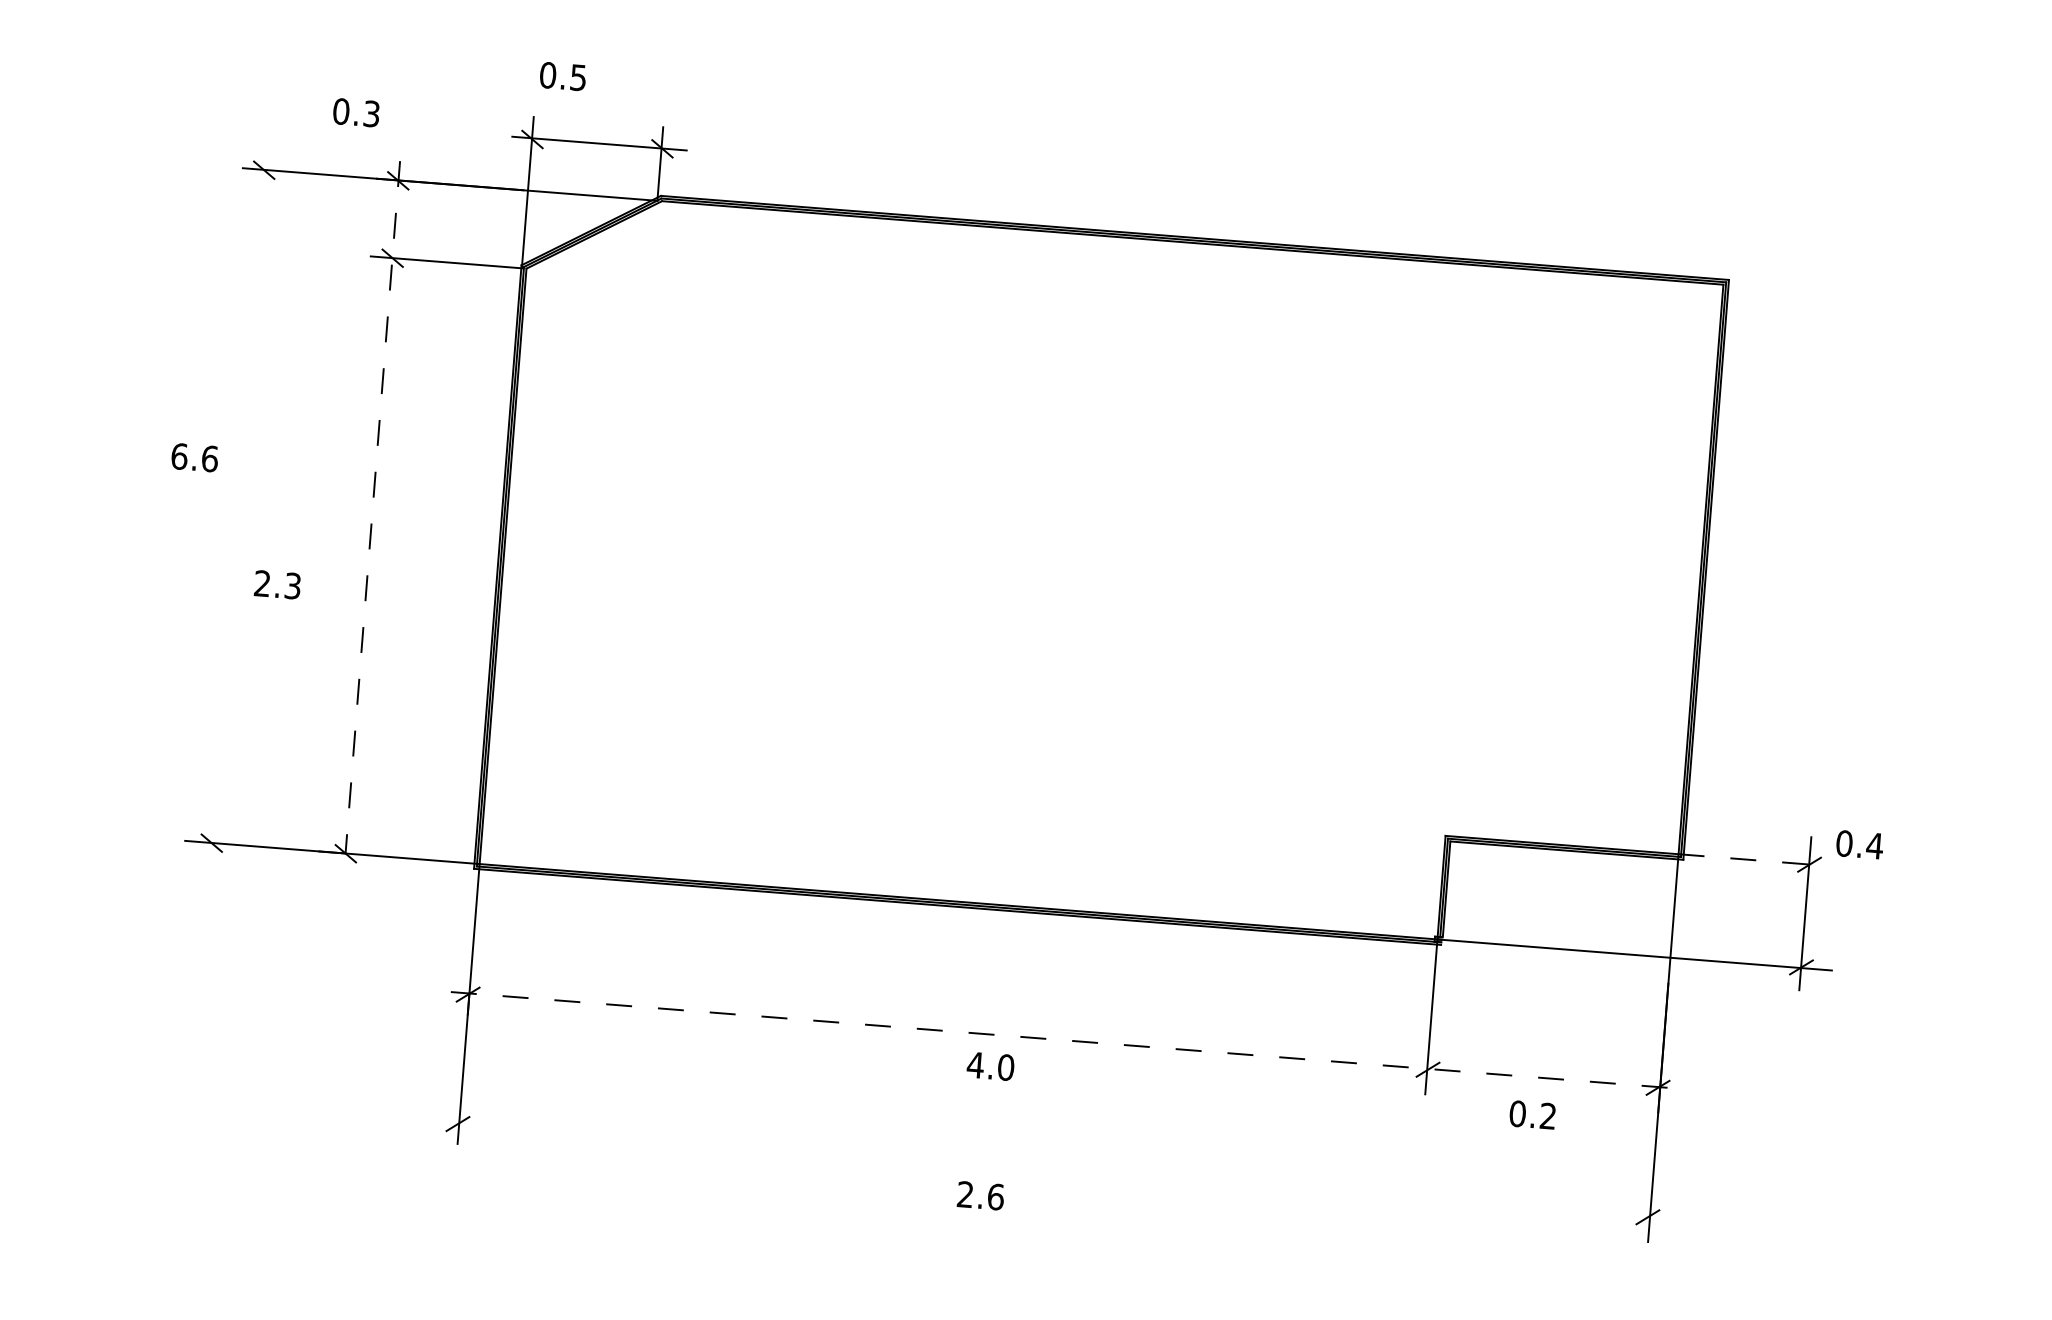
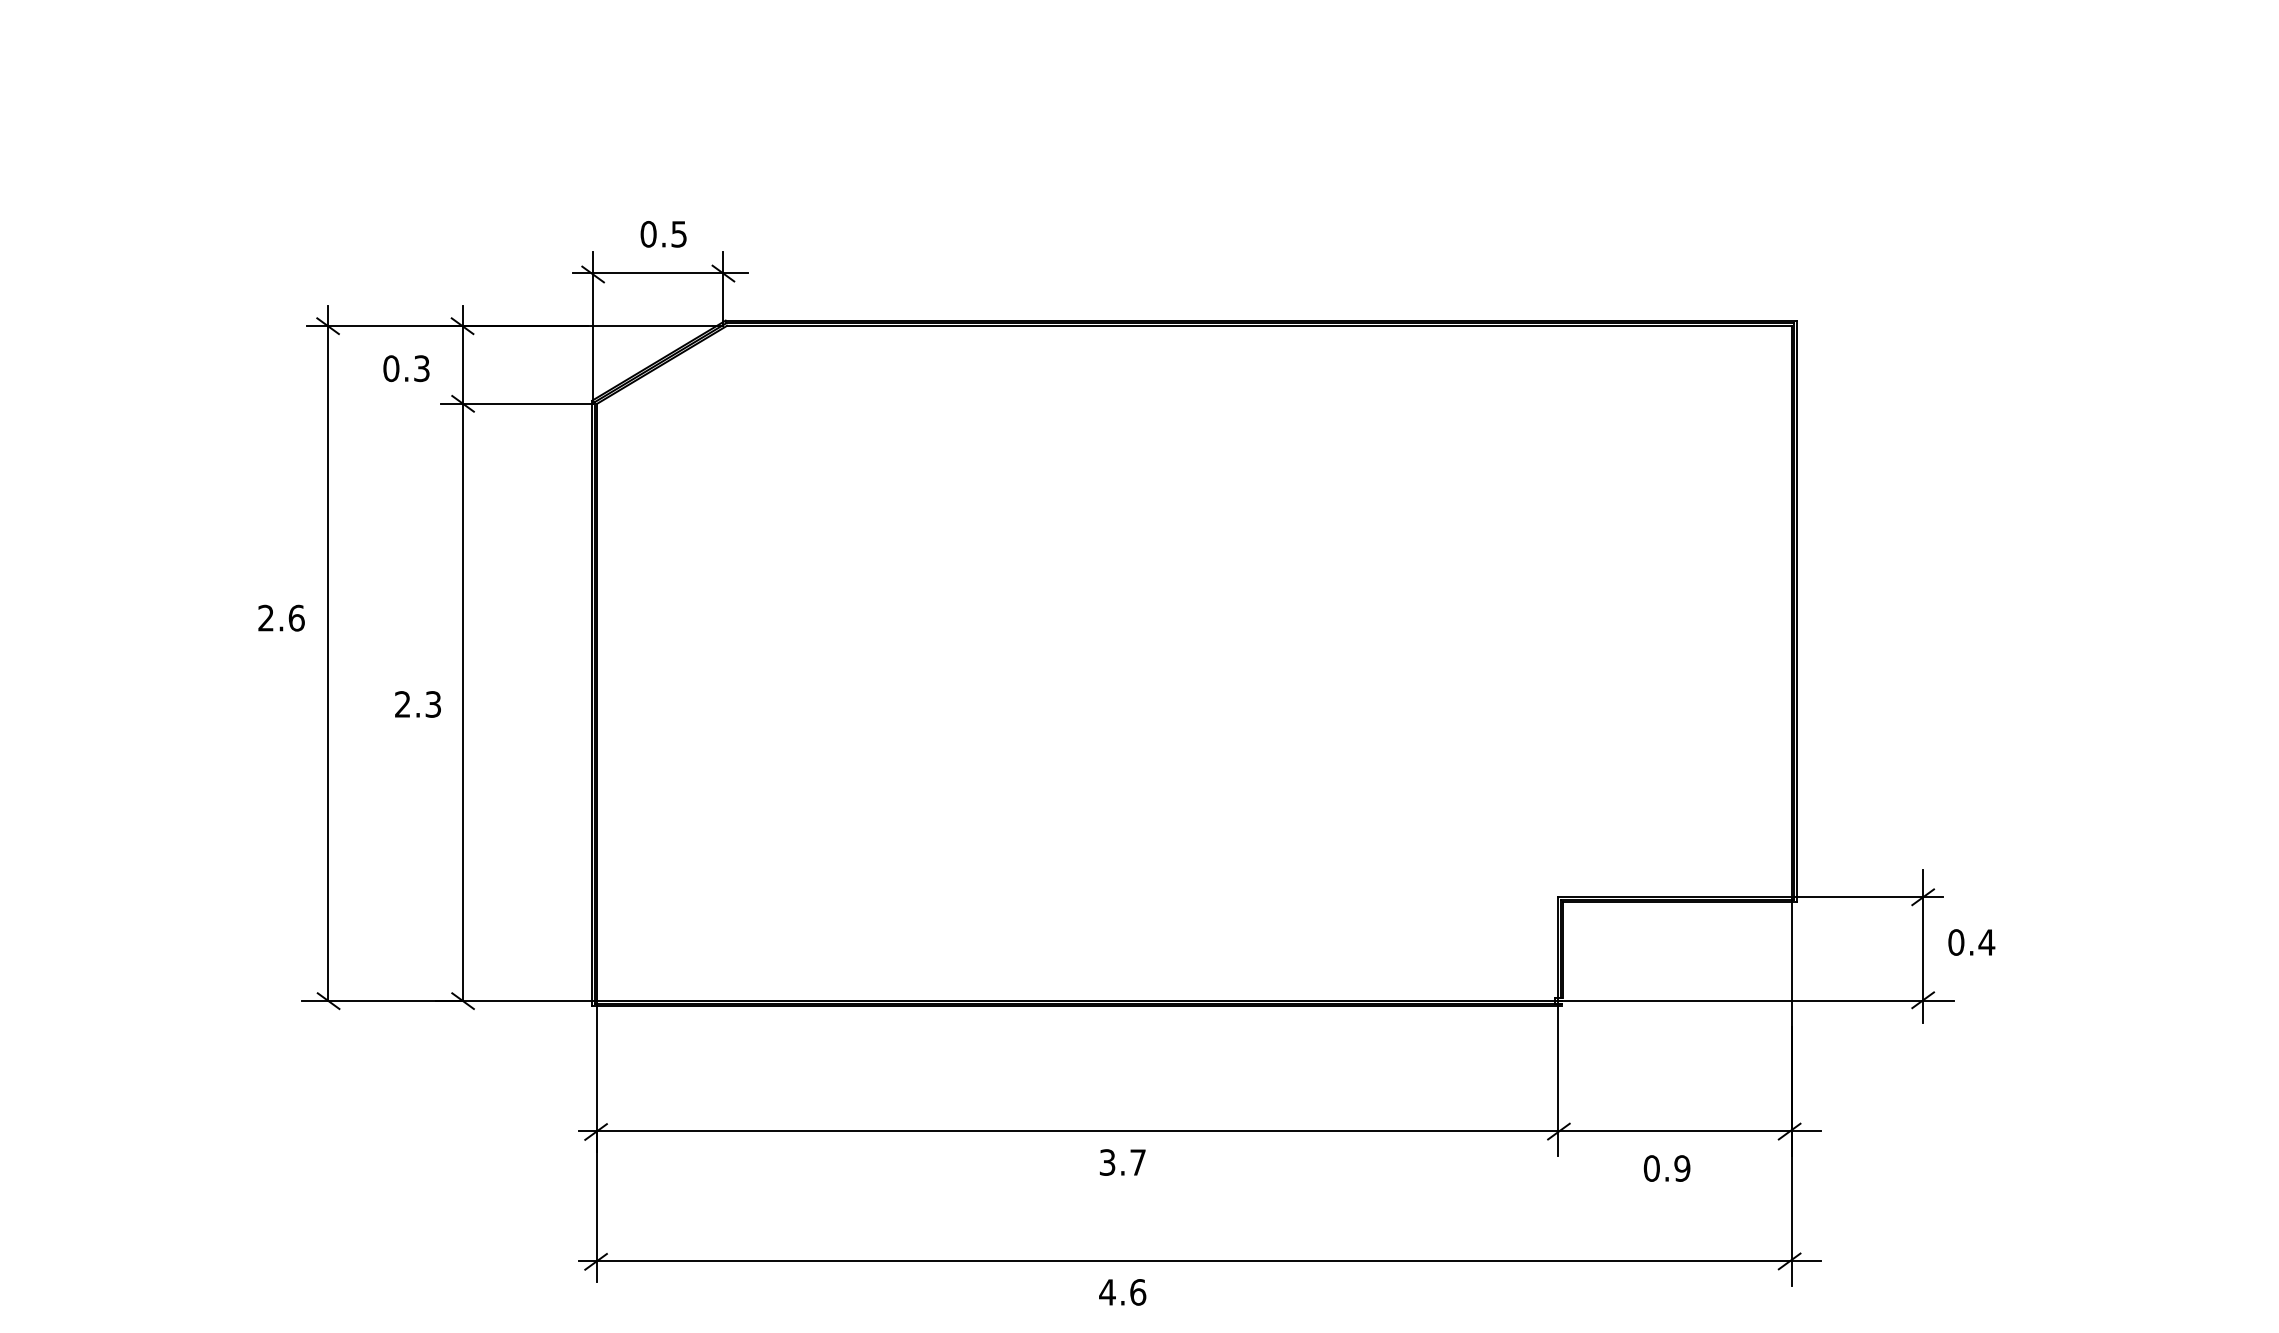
text: (562, 76) -> (663, 234), moved
text: (356, 112) -> (406, 368), moved
text: (179, 455) -> (266, 617), 6.6 -> 2.6
line: (238, 496) -> (328, 653), added
line: (372, 508) -> (462, 654), dashed -> solid
text: (277, 584) -> (417, 704), moved
text: (1859, 844) -> (1971, 942), moved
line: (1754, 860) -> (1867, 897), dashed -> solid
line: (1070, 1040) -> (1200, 1130), dashed -> solid
text: (990, 1066) -> (1122, 1162), 4.0 -> 3.7
text: (1548, 1116) -> (1682, 1168), 0.2 -> 0.9
line: (1059, 1170) -> (1199, 1260), added
text: (965, 1194) -> (1107, 1292), 2.6 -> 4.6

